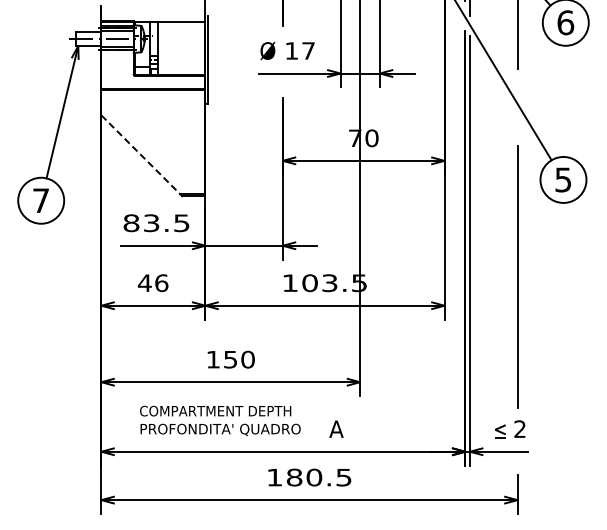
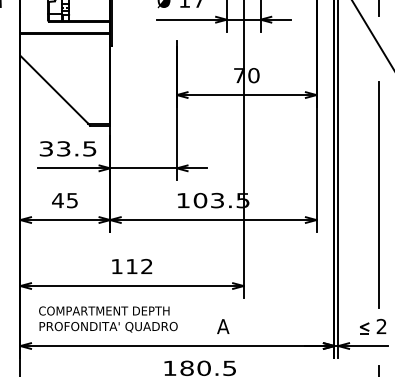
line: (140, 154) -> (54, 89), dashed -> solid
text: (131, 223) -> (46, 149), 83.5 -> 33.5
text: (161, 283) -> (72, 200), 46 -> 45
text: (239, 359) -> (139, 266), 150 -> 112
text: (220, 420) -> (108, 319), moved

